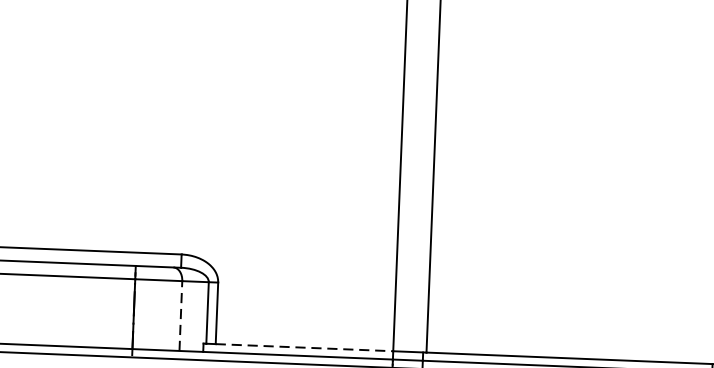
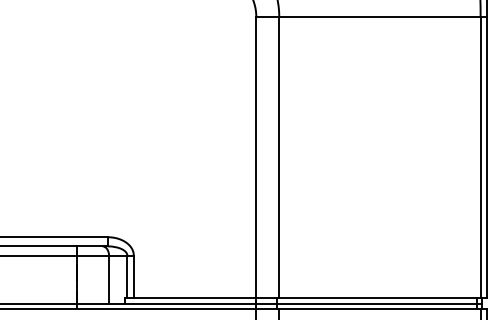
line: (181, 315) -> (109, 279), dashed -> solid
line: (305, 348) -> (195, 298), dashed -> solid

